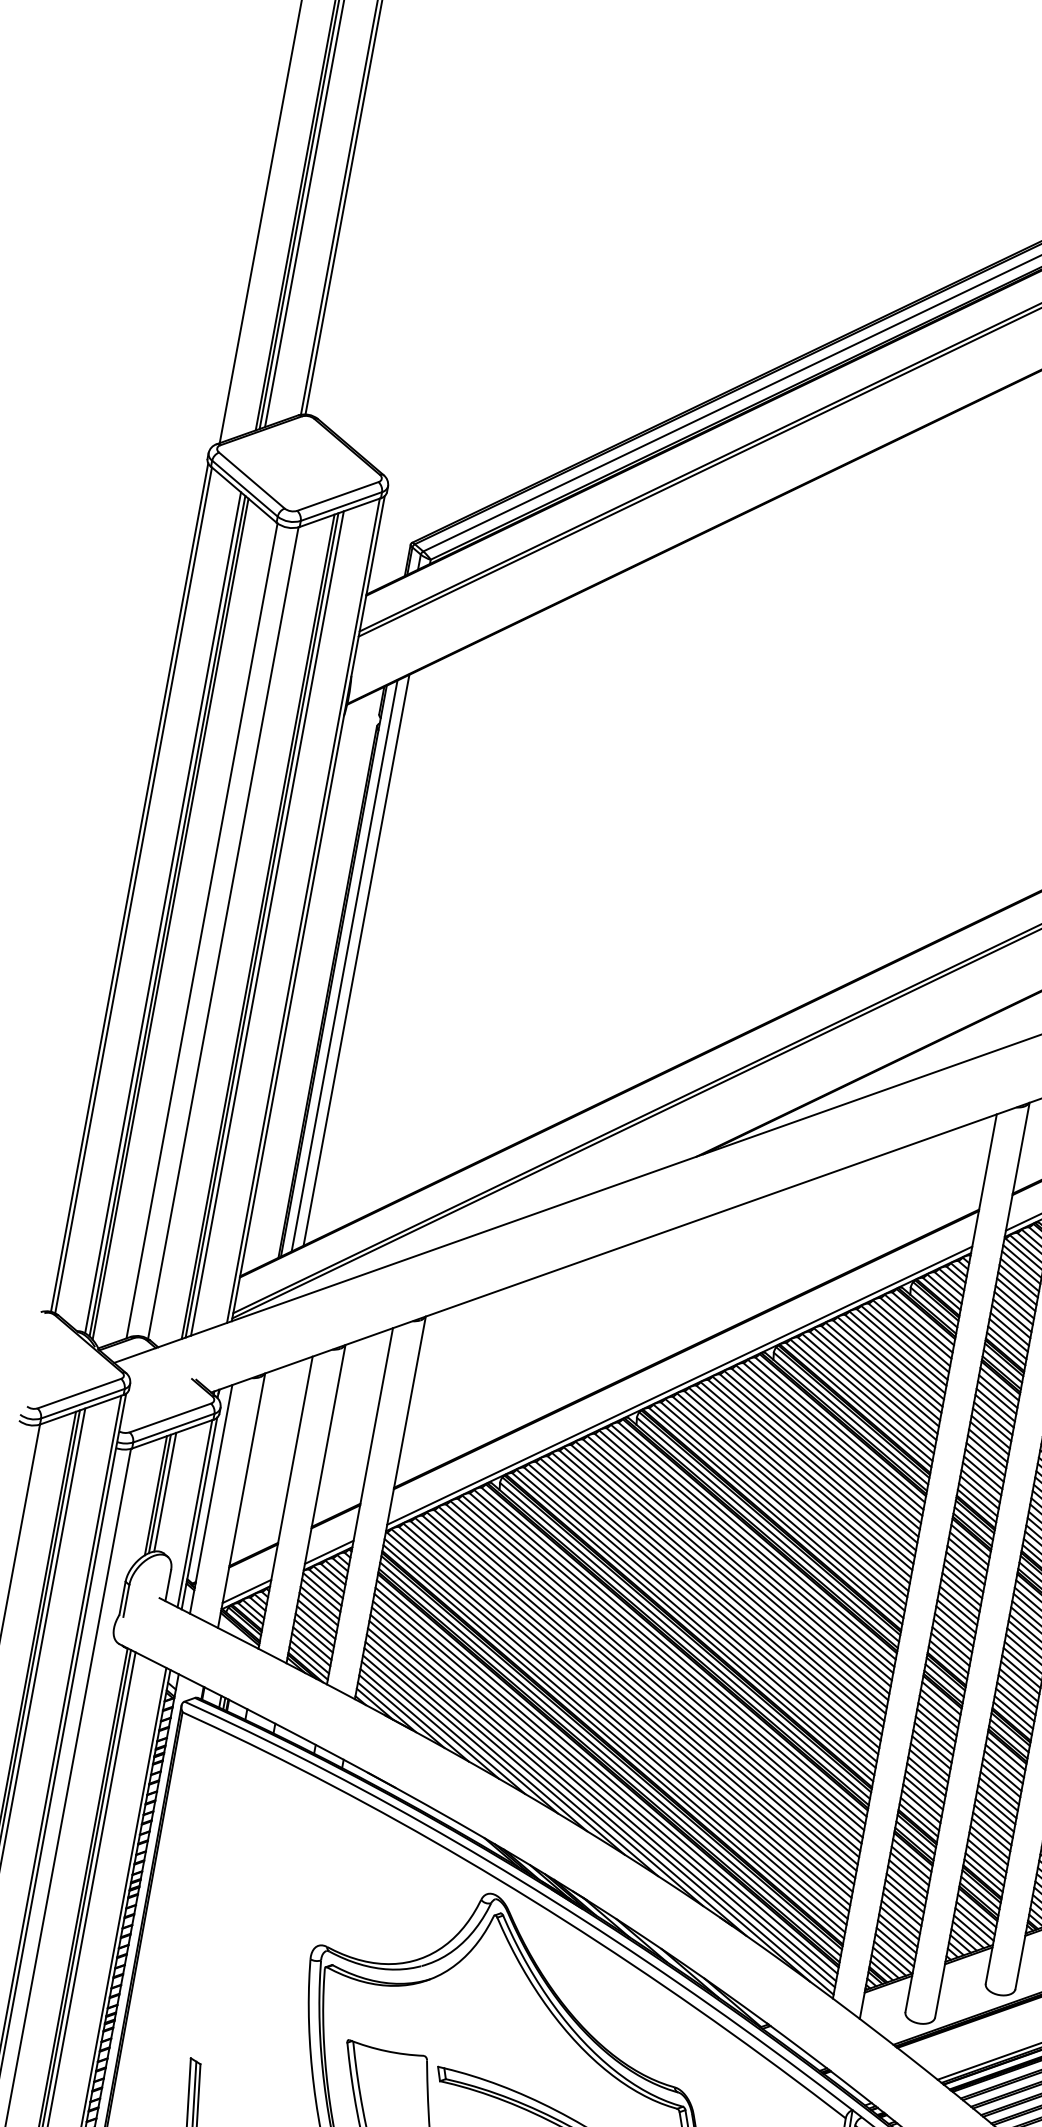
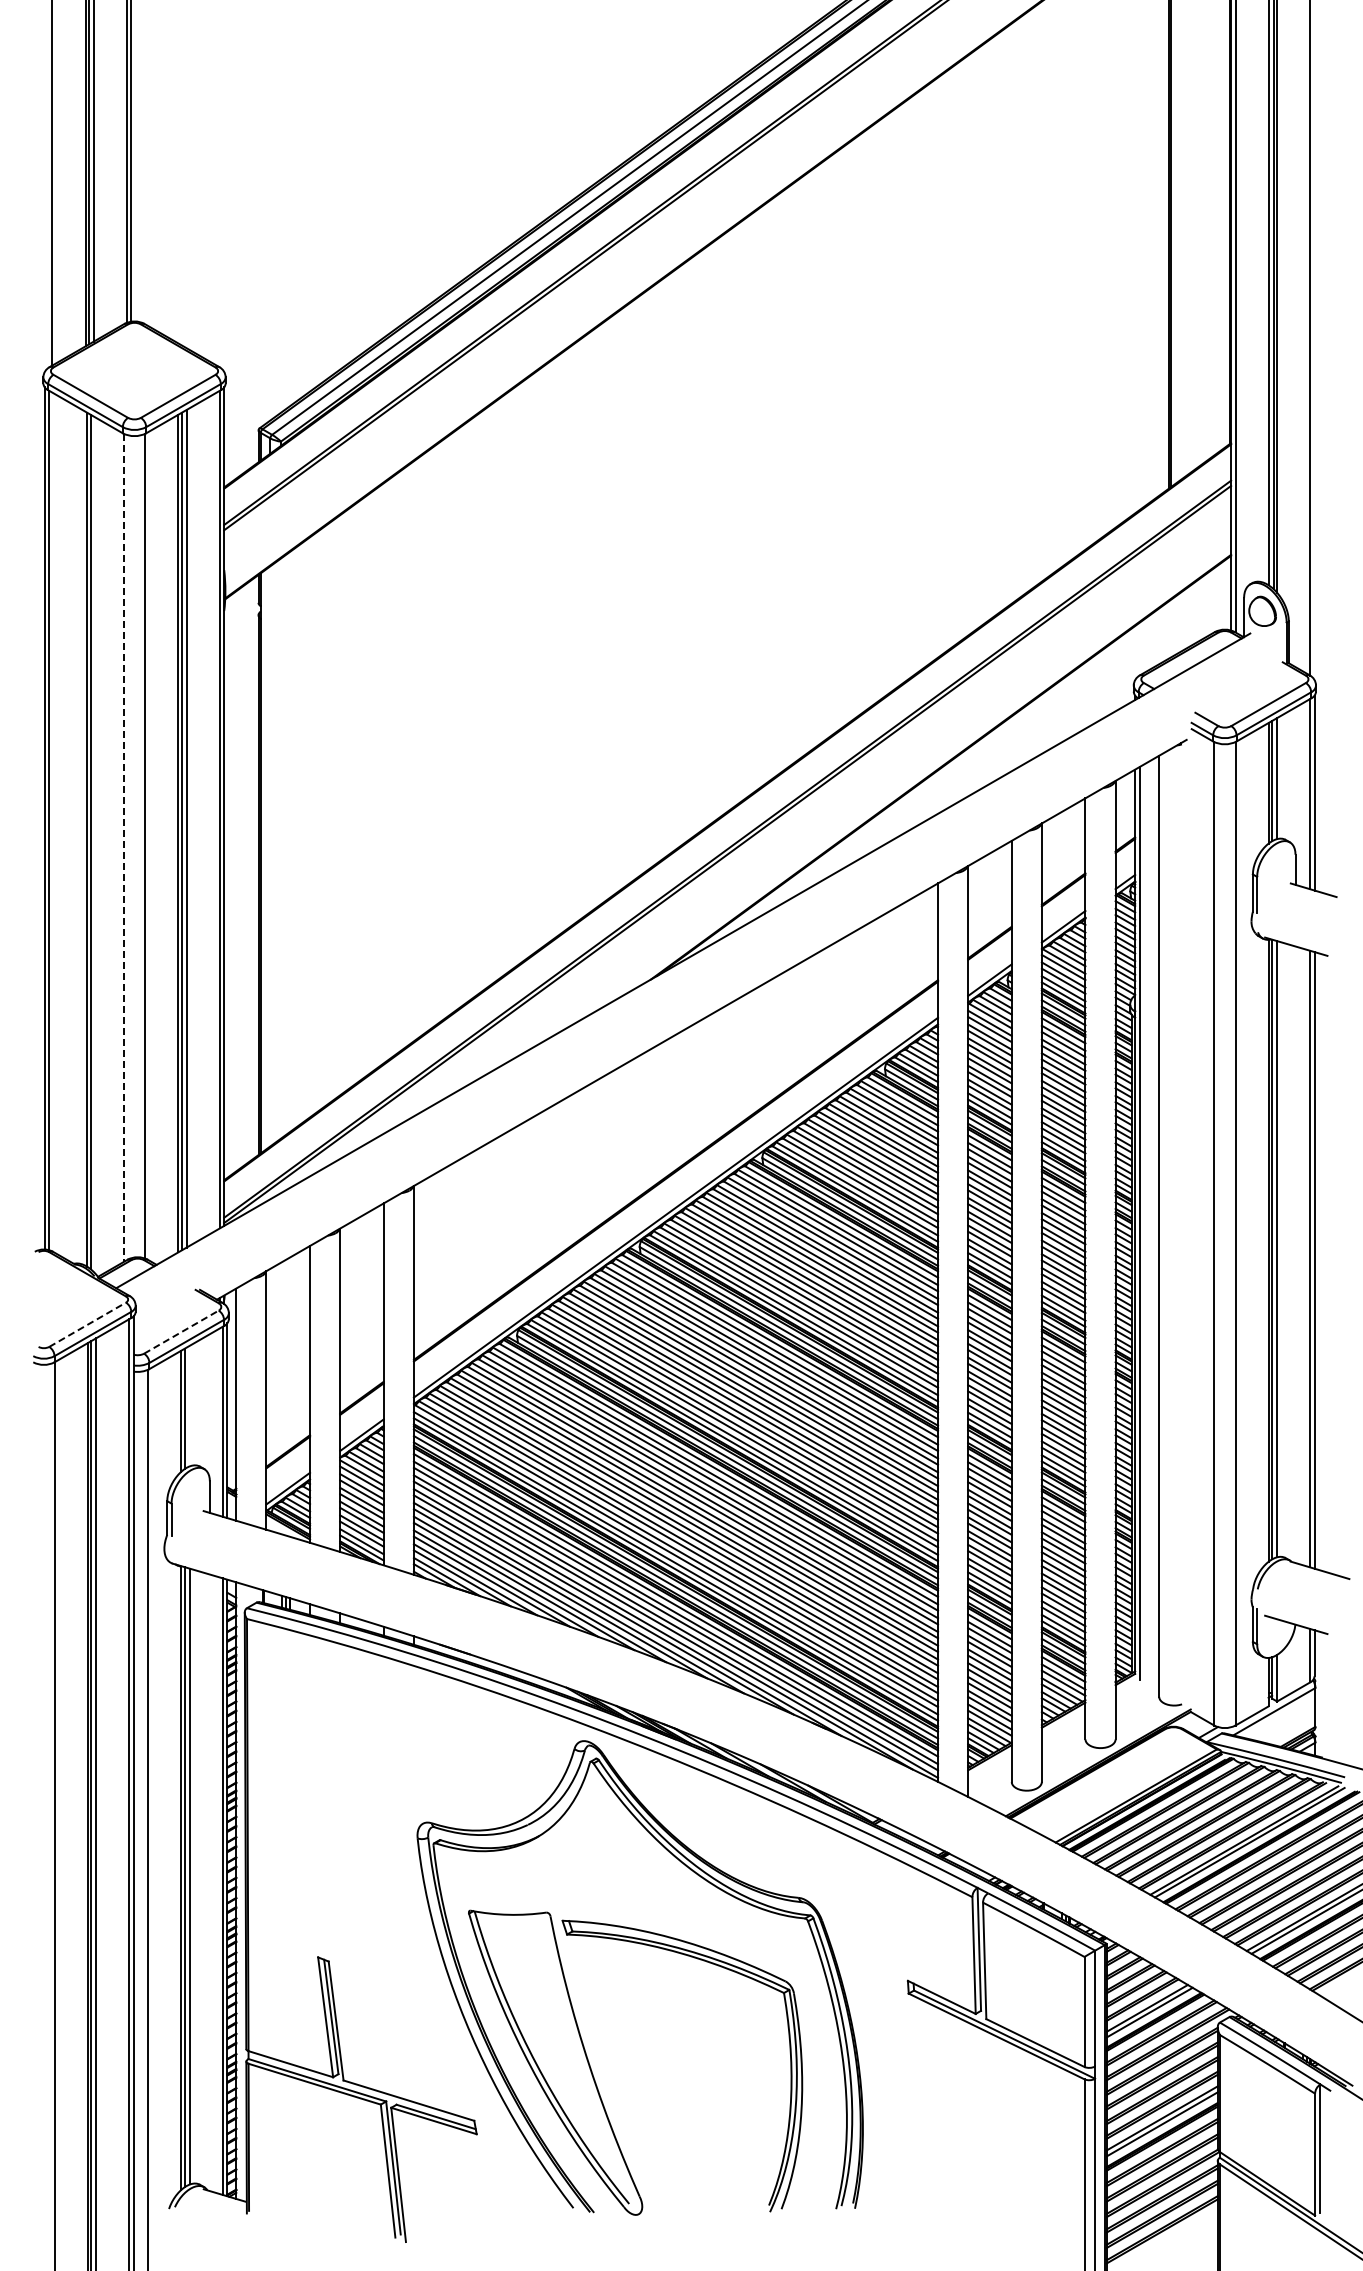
line: (163, 912) -> (82, 836), removed
line: (201, 931) -> (123, 848), solid -> dashed
line: (356, 960) -> (280, 848), removed
line: (344, 966) -> (270, 856), removed
line: (80, 1393) -> (88, 1324), solid -> dashed
line: (170, 1417) -> (181, 1331), solid -> dashed
line: (164, 1491) -> (189, 1405), removed

